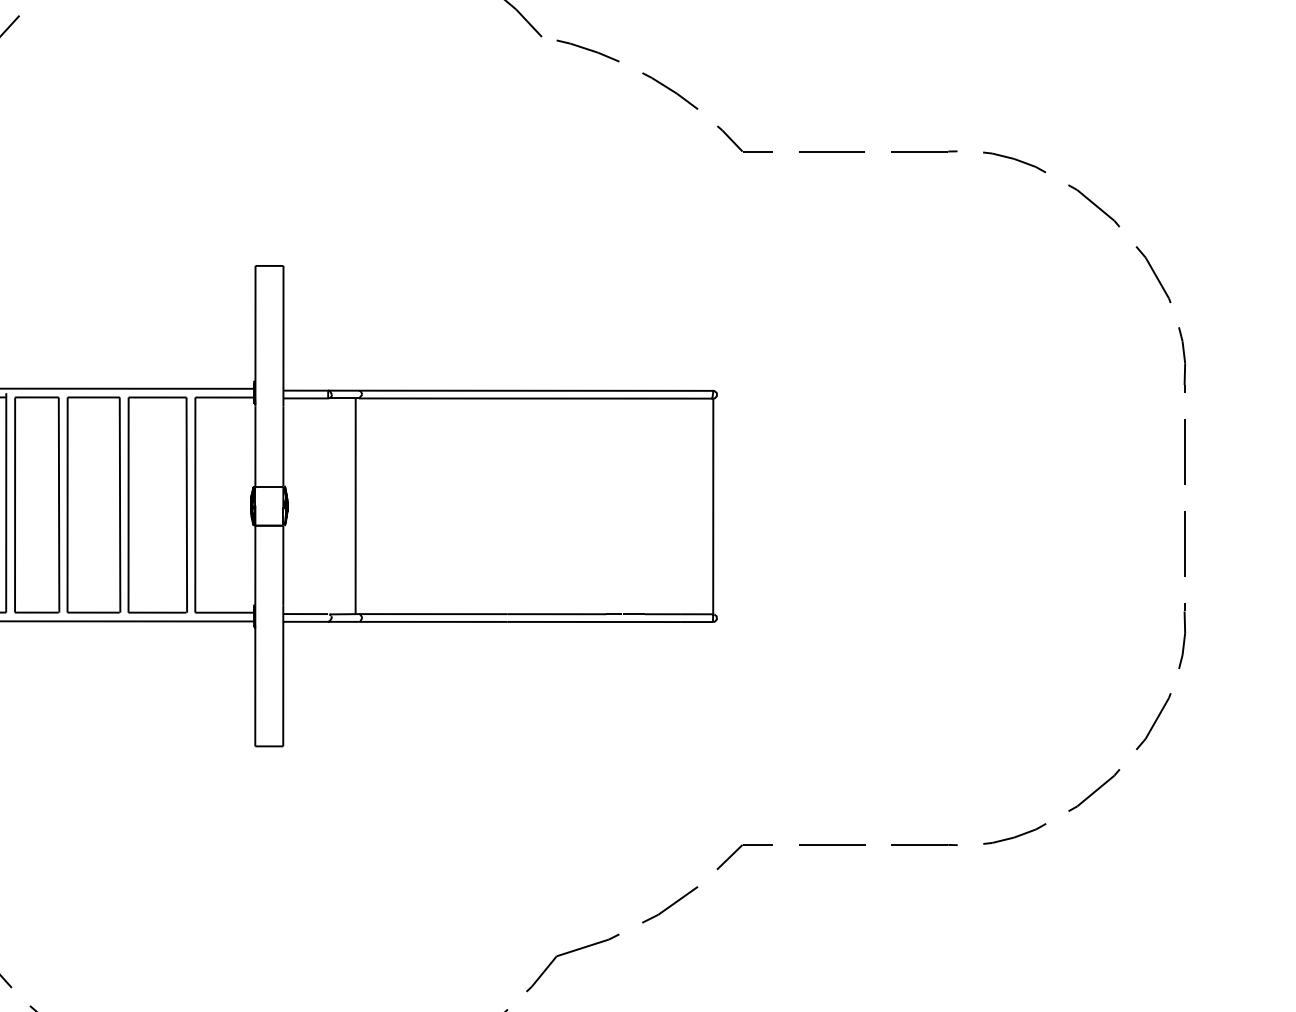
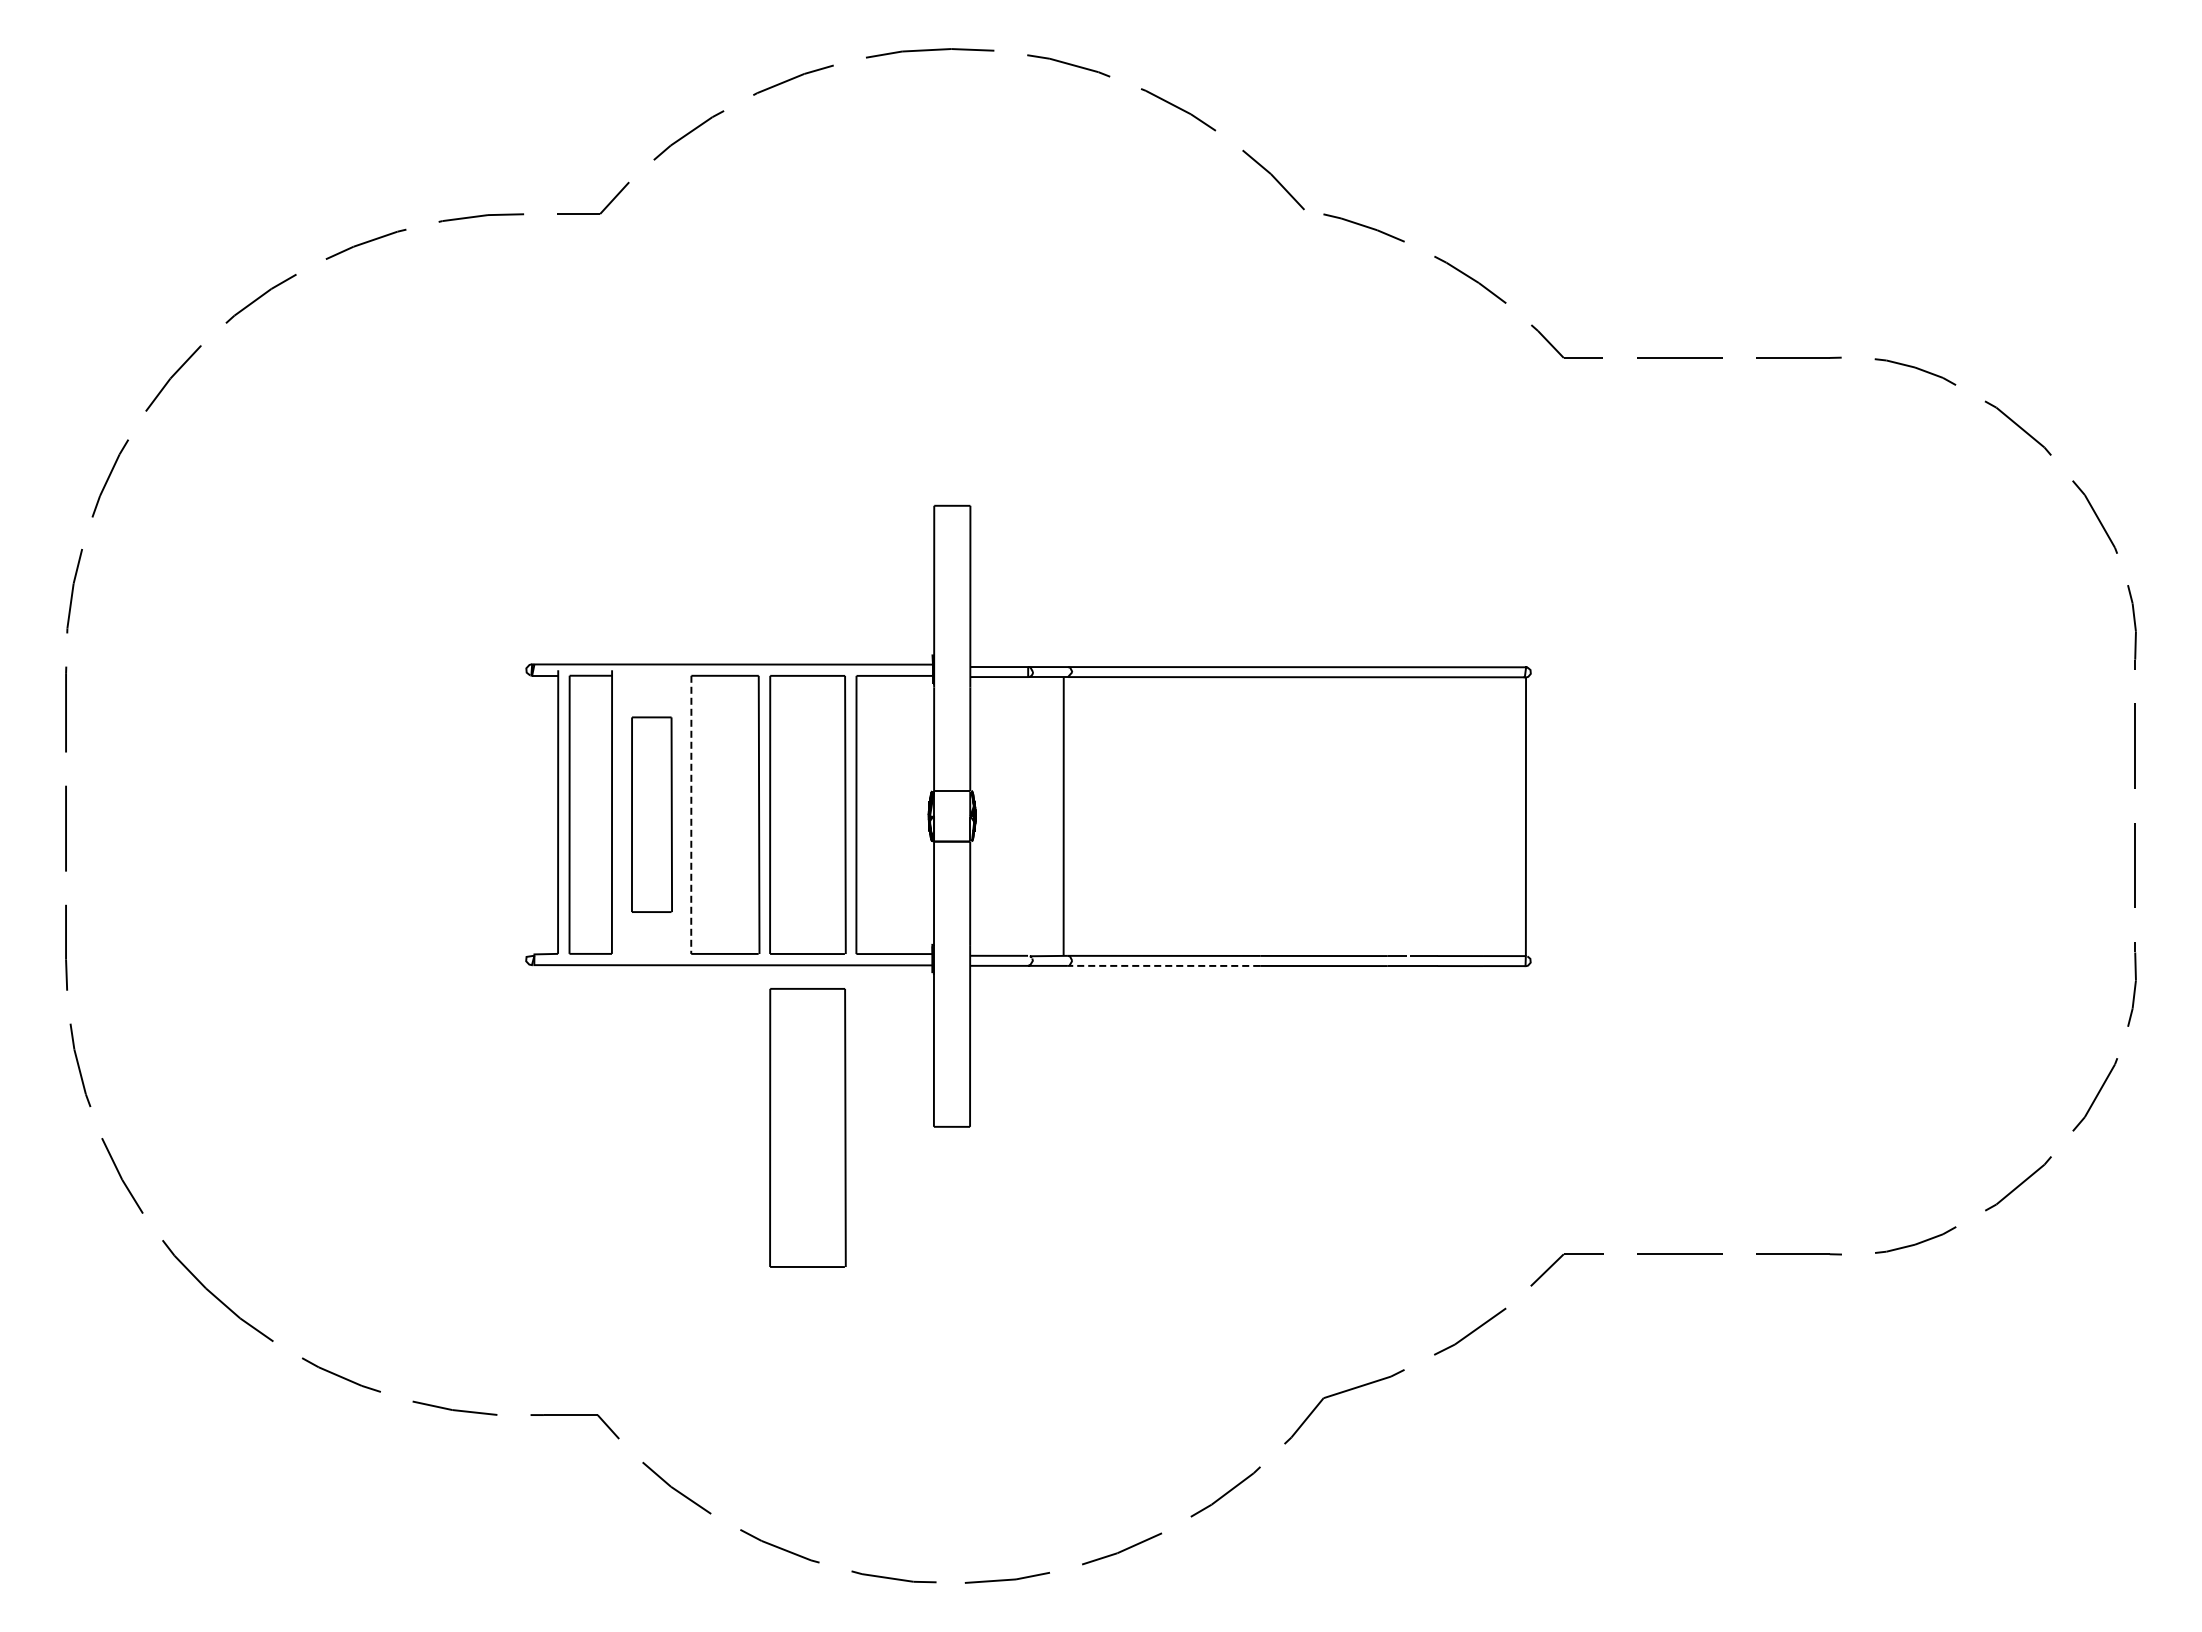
part: (36, 504) -> (651, 814), size x0.7
line: (67, 505) -> (691, 815), solid -> dashed
line: (432, 621) -> (1163, 965), solid -> dashed
part: (157, 746) -> (807, 1127), added

